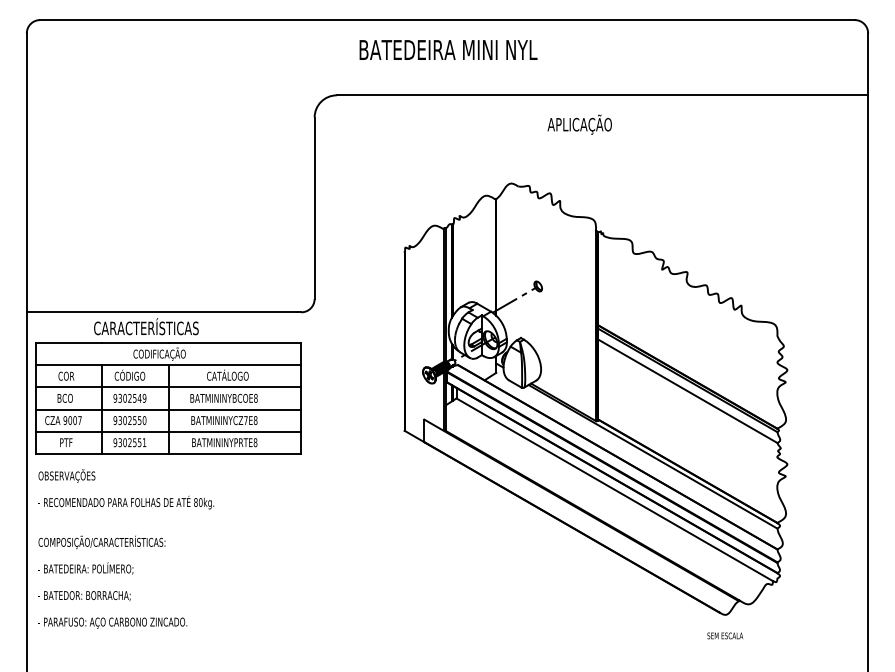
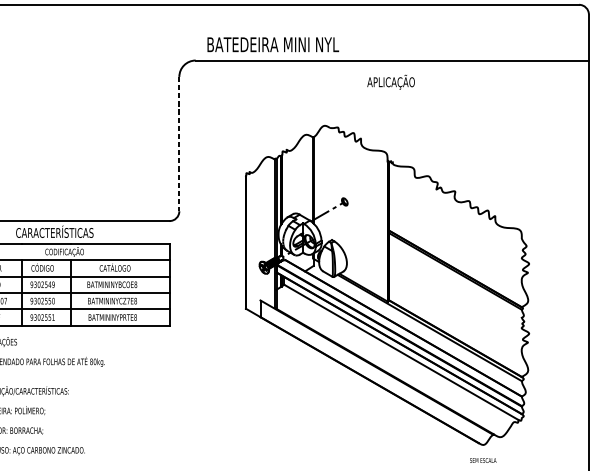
text: (448, 49) -> (273, 44), moved
text: (579, 124) -> (390, 82), moved
line: (314, 208) -> (179, 144), solid -> dashed
line: (687, 391) -> (455, 279), removed

